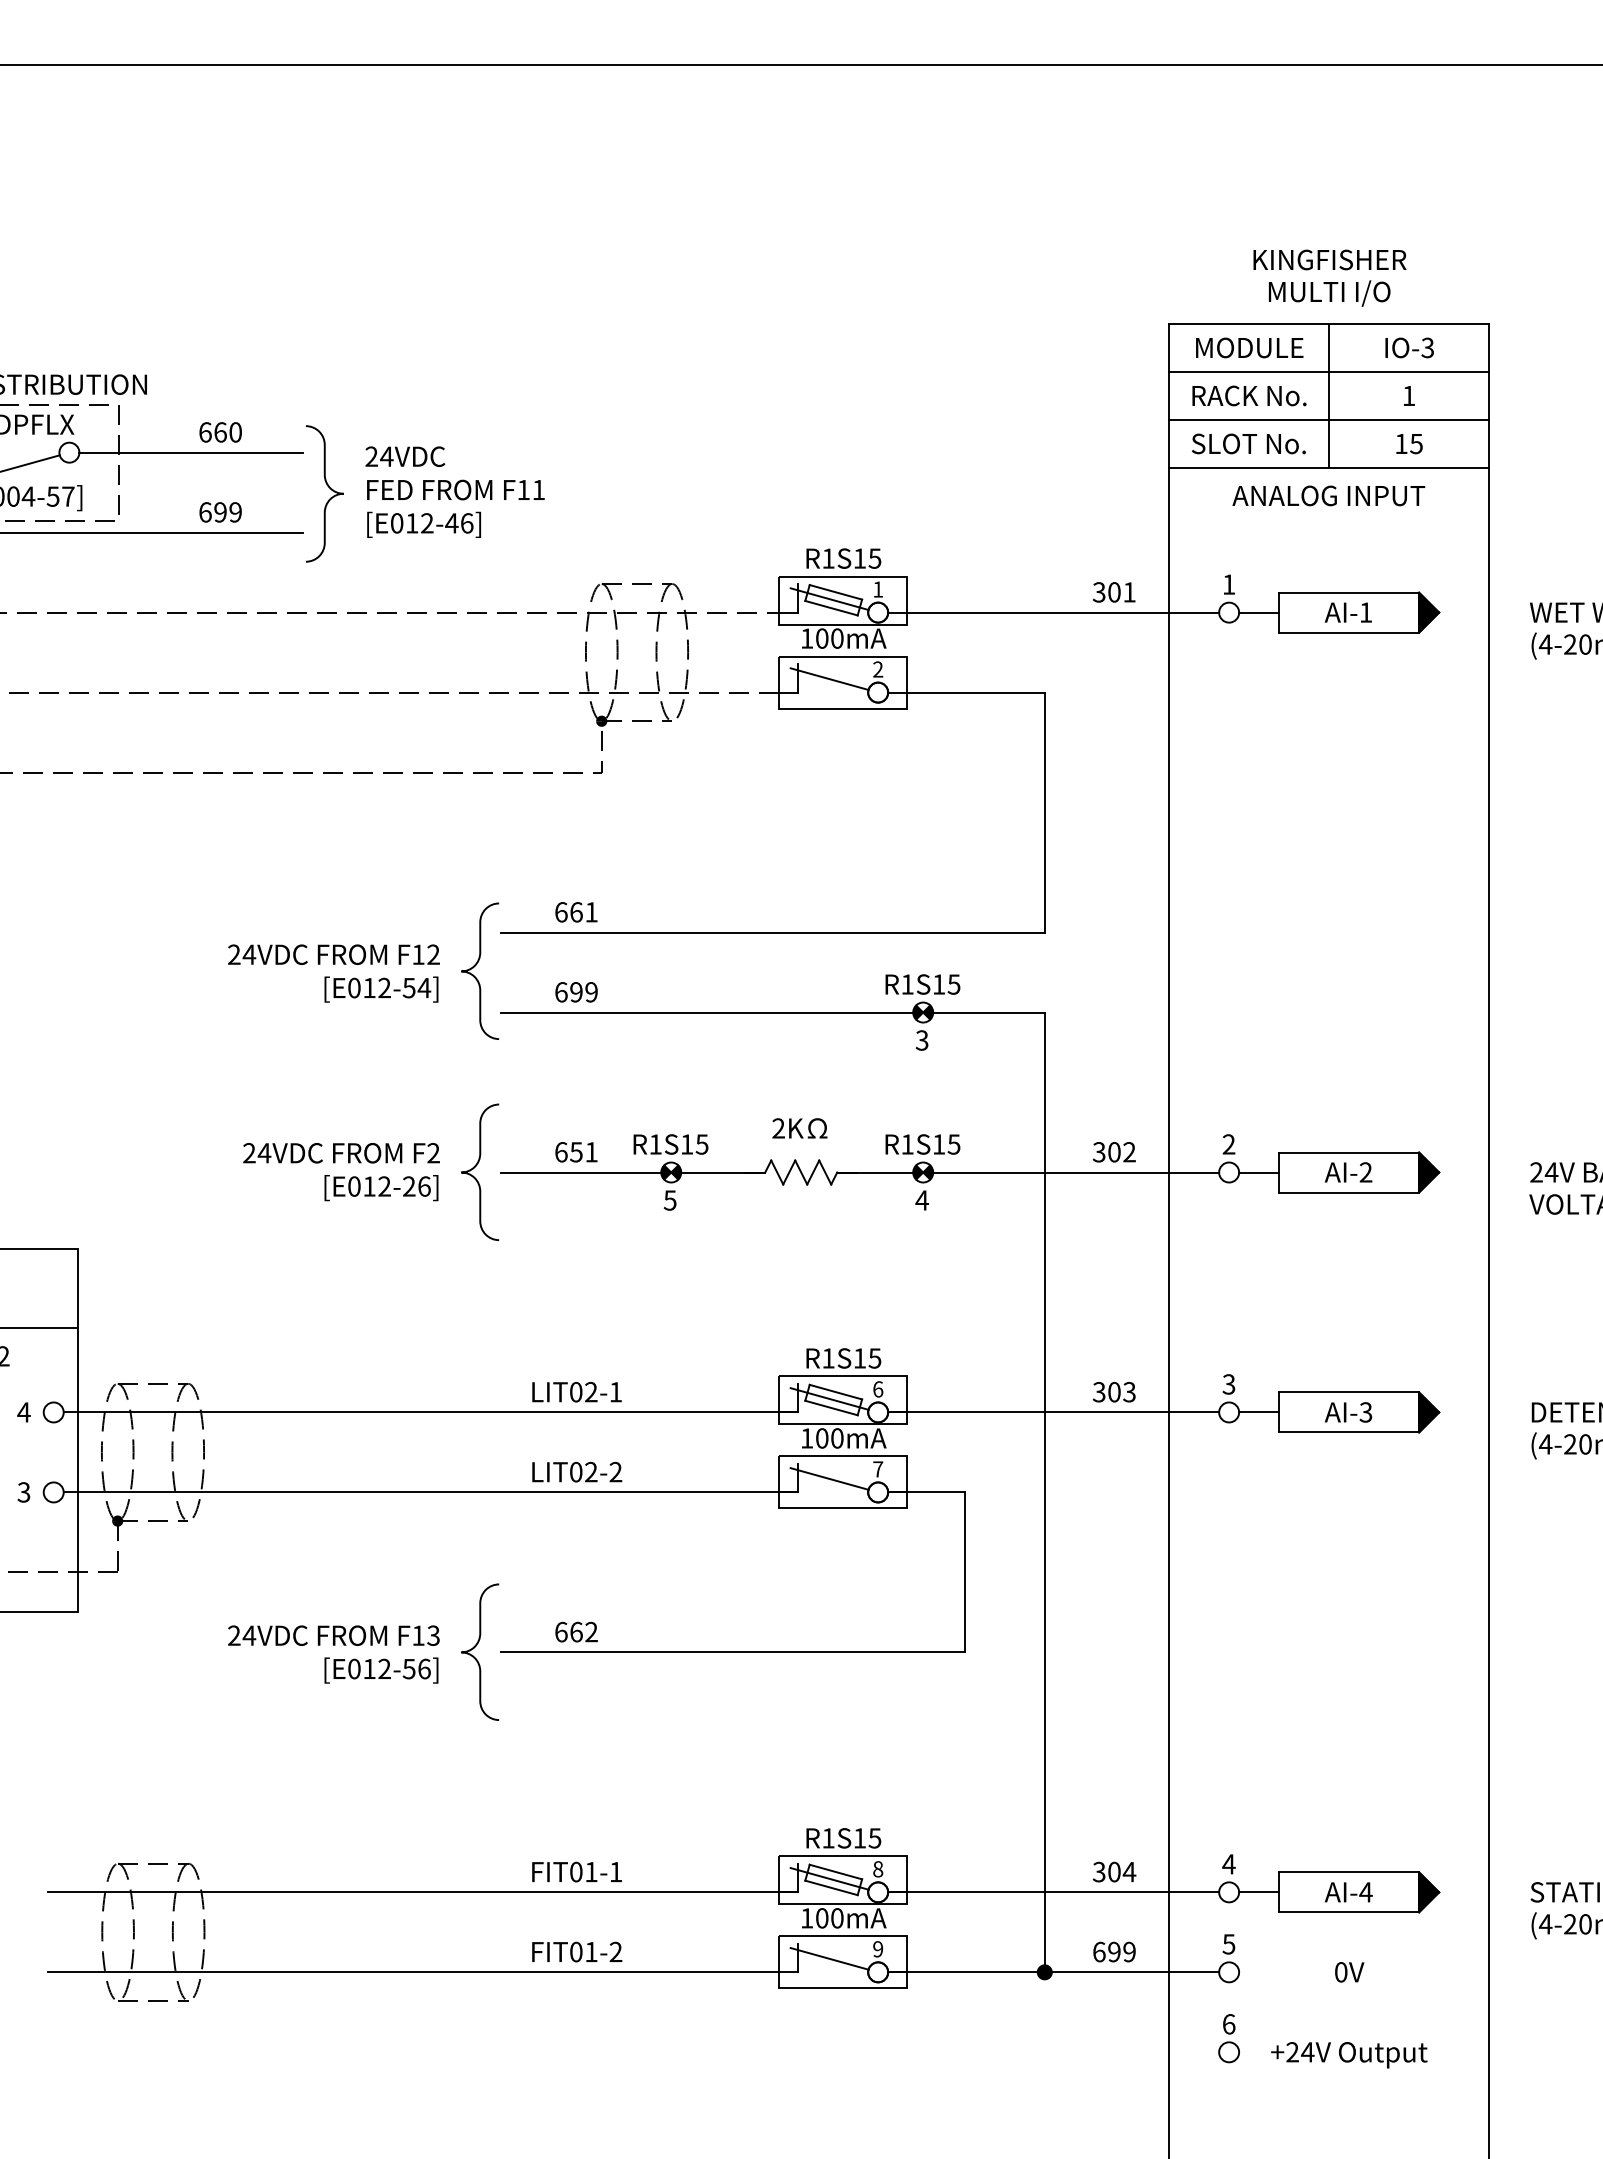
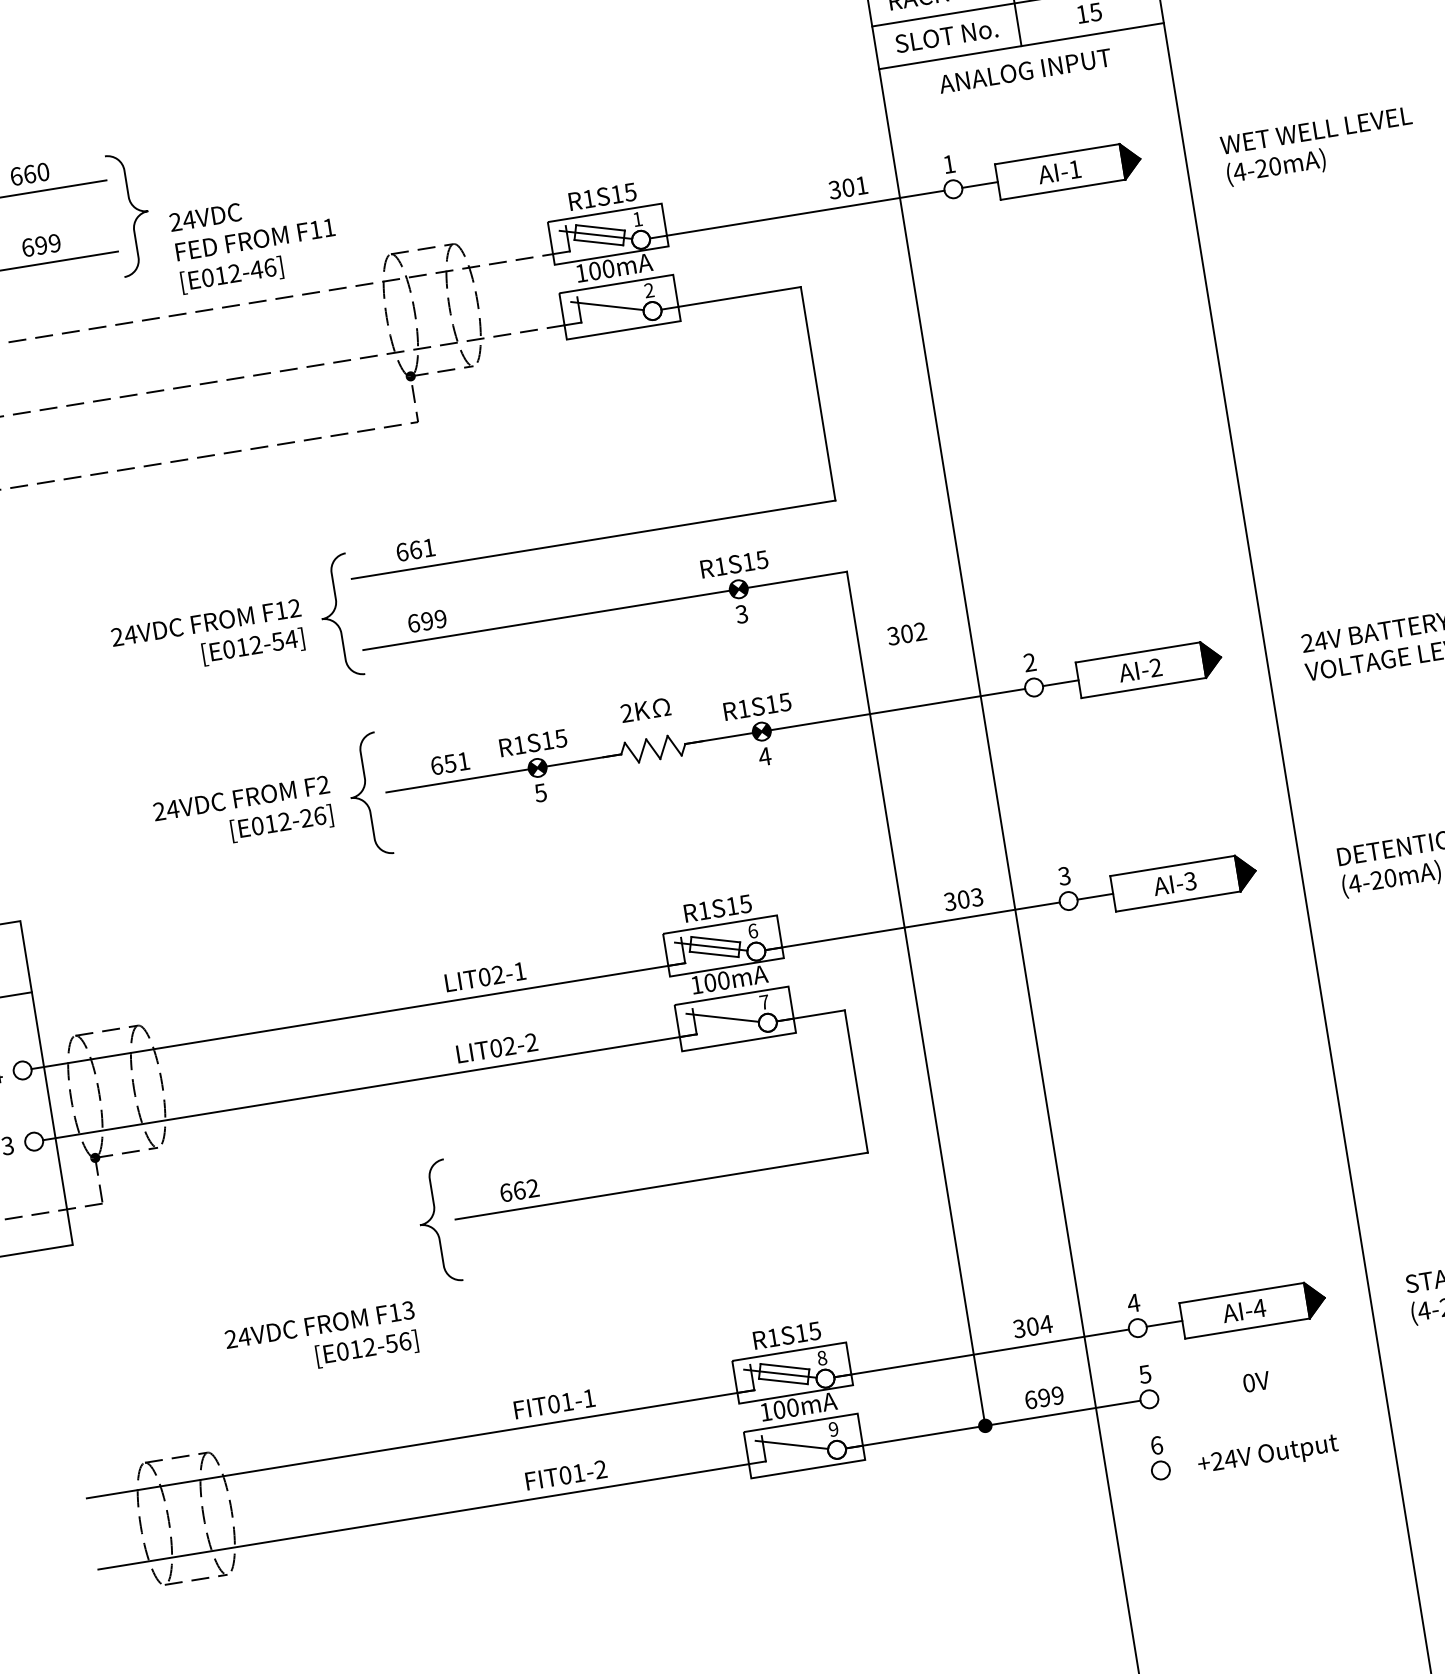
text: (454, 491) -> (254, 241), moved
text: (1113, 1152) -> (906, 634), moved
text: (333, 1654) -> (322, 1341), moved

